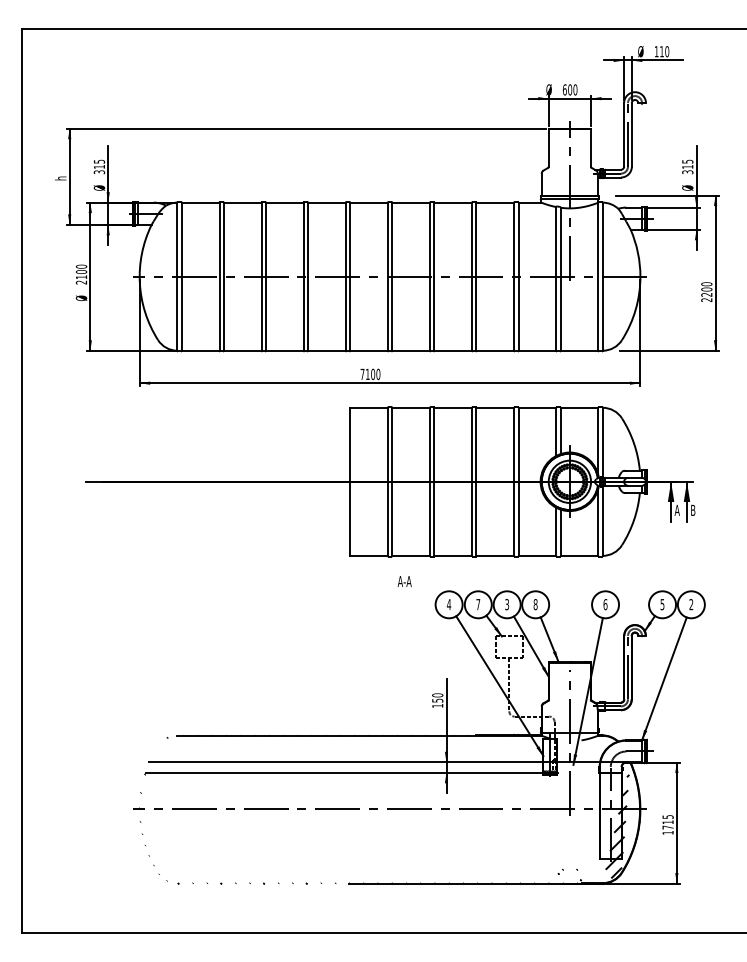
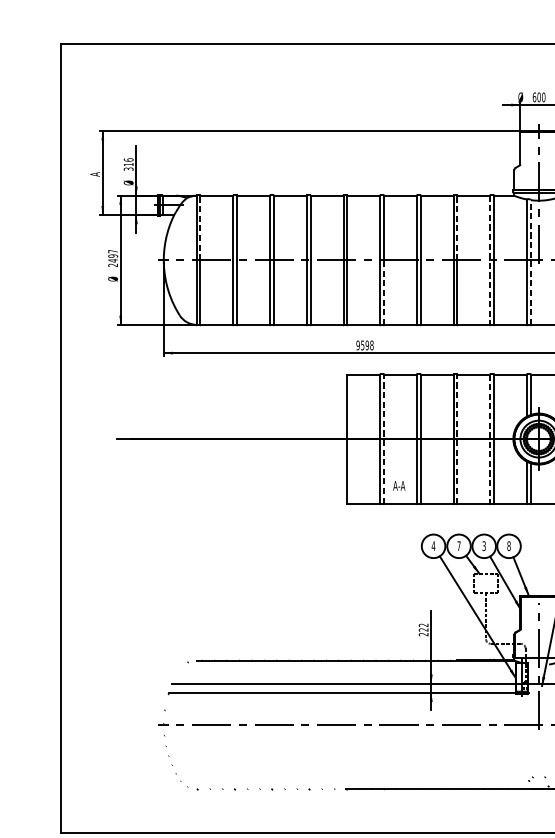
text: (99, 161) -> (128, 159), 315 -> 316
text: (60, 177) -> (94, 173), h -> A
line: (181, 239) -> (200, 227), solid -> dashed
line: (476, 239) -> (457, 227), solid -> dashed
text: (81, 271) -> (113, 255), 2100 -> 2497
line: (514, 277) -> (490, 260), solid -> dashed
line: (560, 279) -> (530, 262), solid -> dashed
line: (392, 313) -> (384, 292), solid -> dashed
text: (370, 374) -> (365, 345), 7100 -> 9598
line: (392, 481) -> (384, 438), solid -> dashed
line: (476, 481) -> (457, 438), solid -> dashed
line: (514, 482) -> (490, 439), solid -> dashed
text: (404, 581) -> (399, 485), moved
text: (437, 700) -> (423, 629), 150 -> 222

